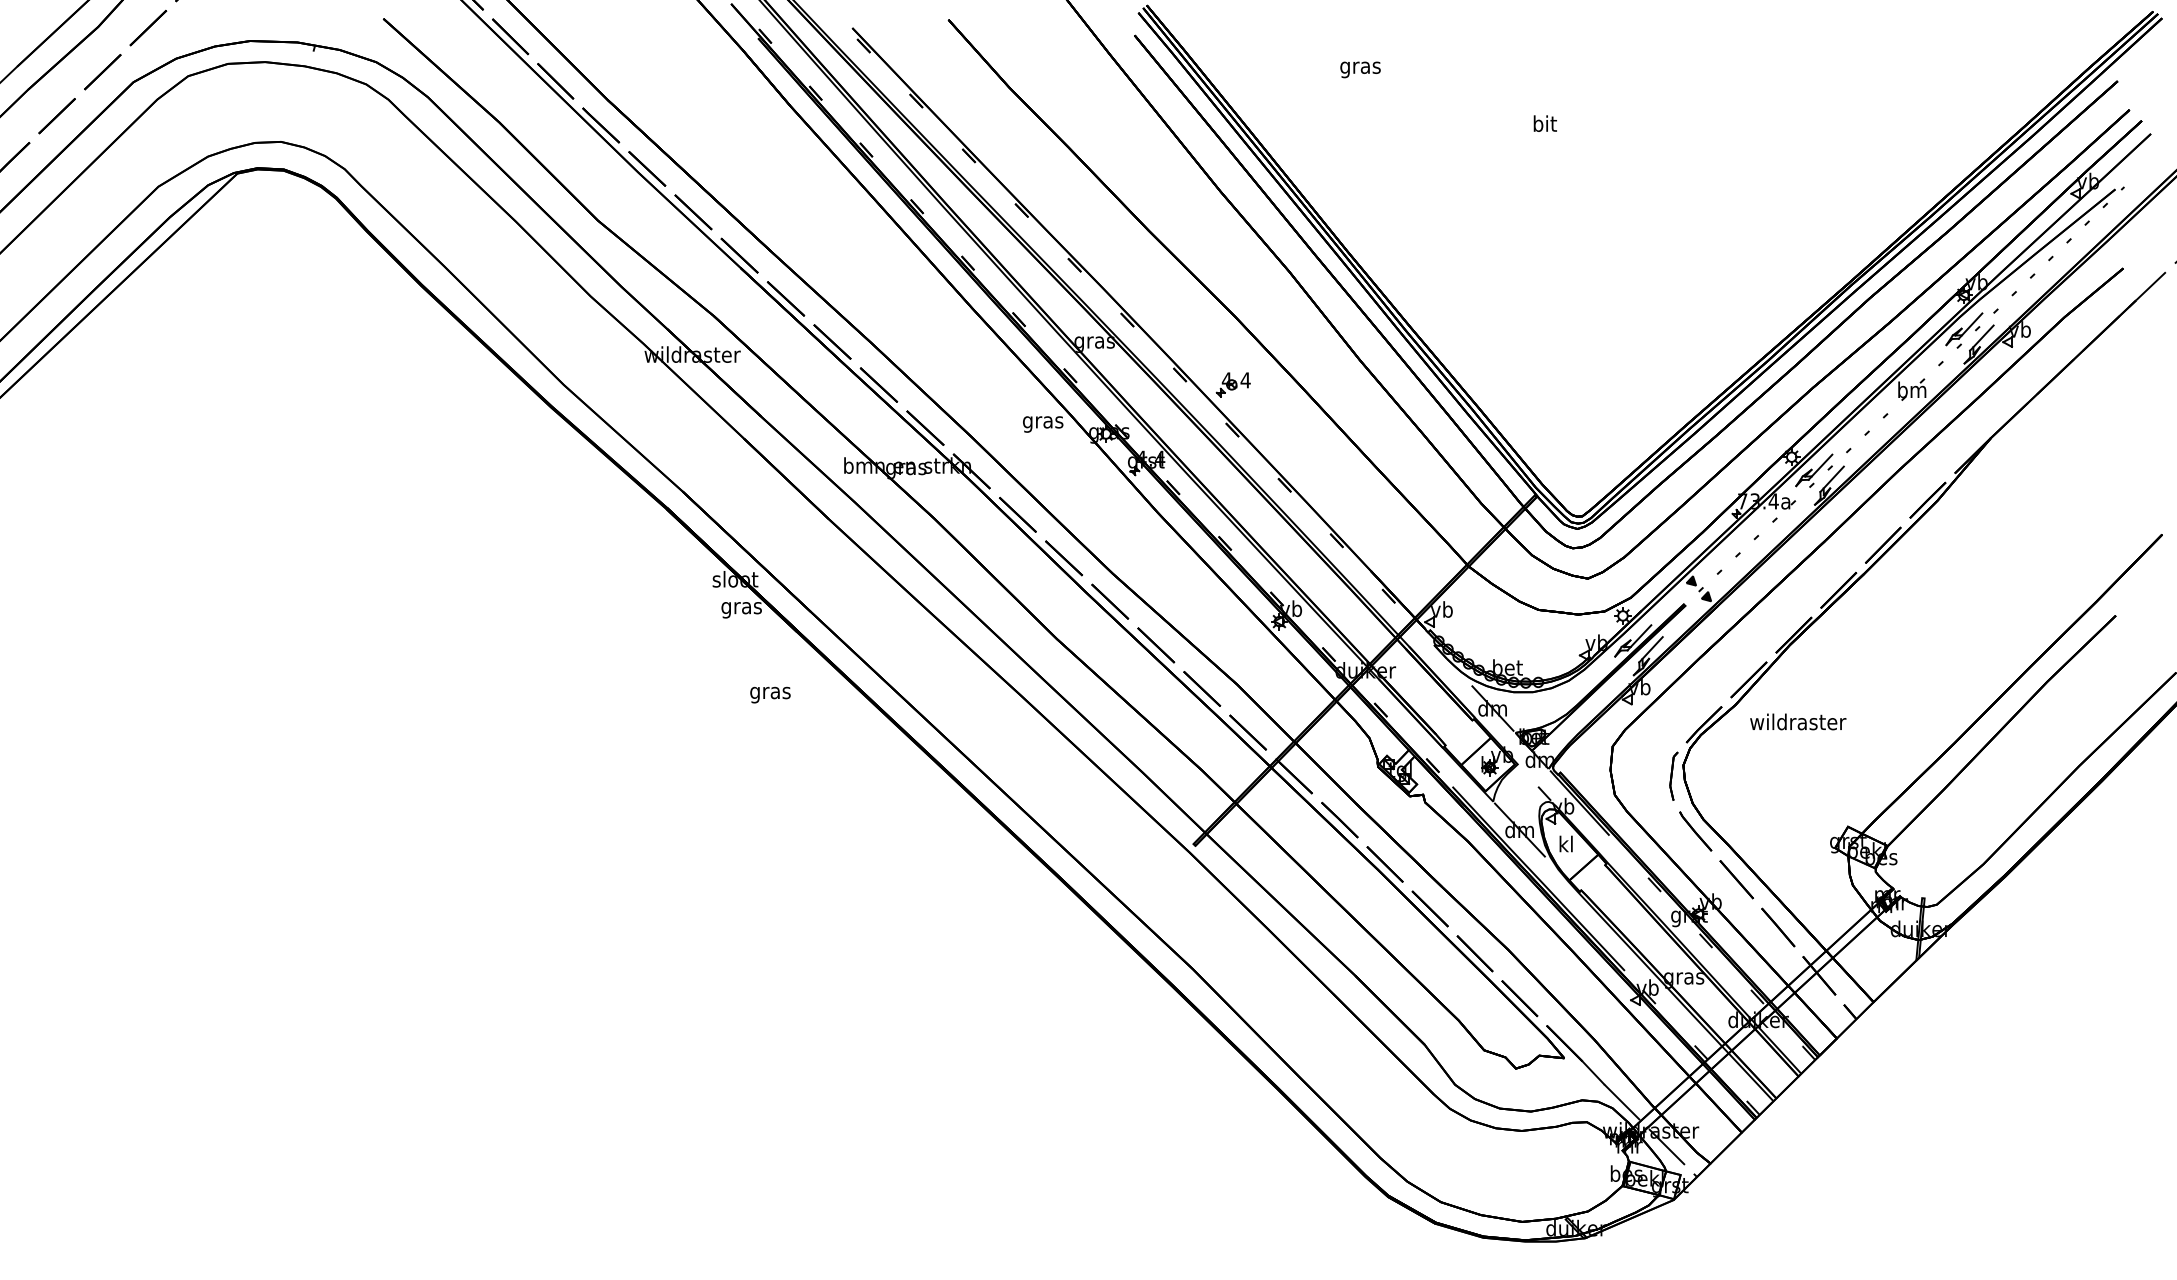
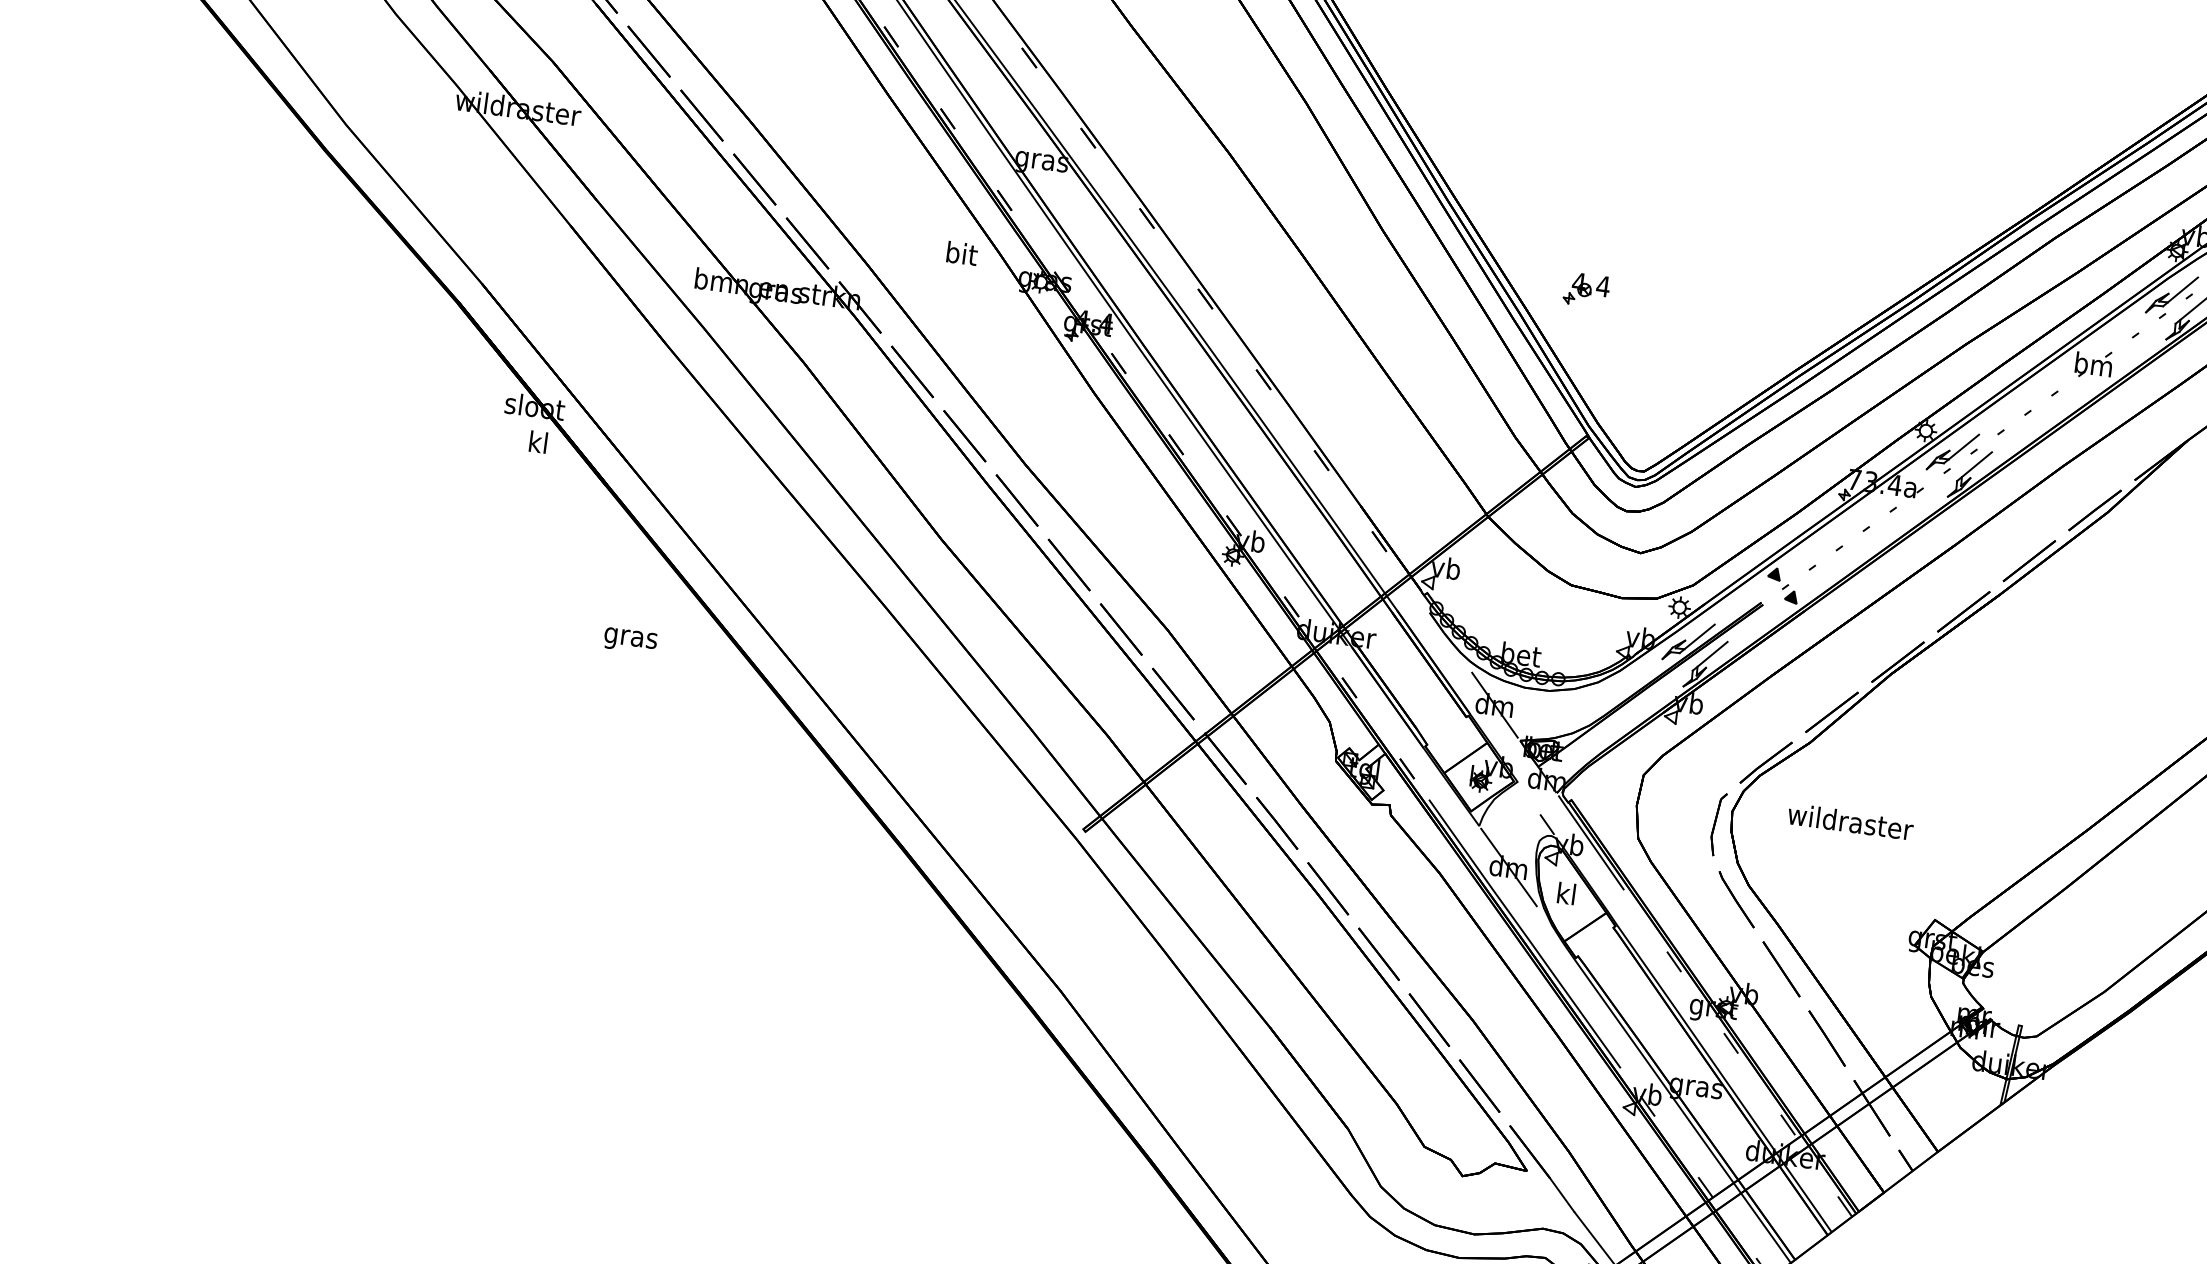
part: (1232, 384) -> (1585, 289), moved
text: (1043, 421) -> (961, 255), gras -> bit
text: (741, 607) -> (538, 444), gras -> kl
text: (770, 694) -> (630, 640), moved
text: (1798, 721) -> (1851, 821), moved

